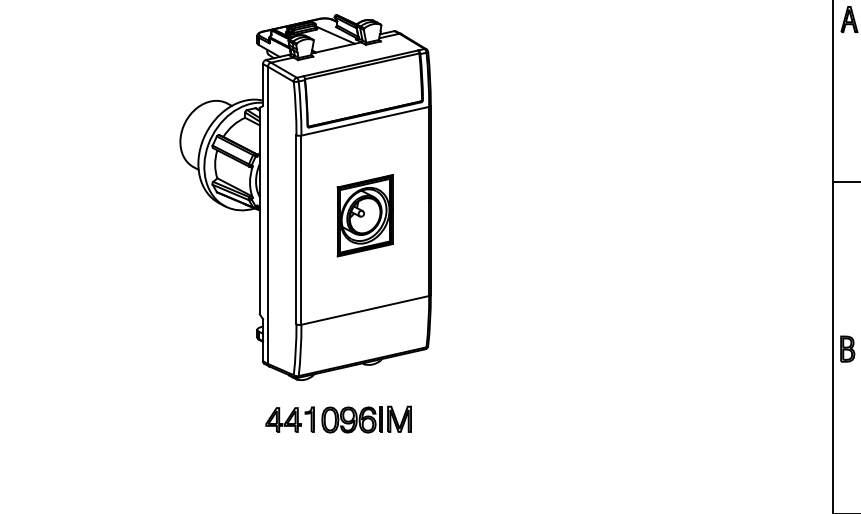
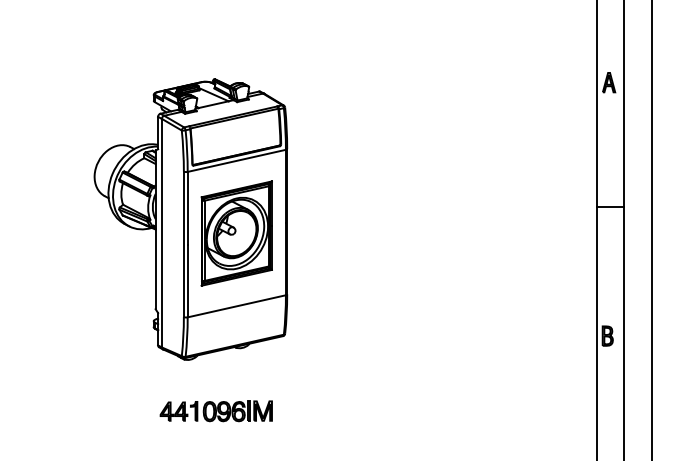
part: (364, 215) -> (236, 233), size x1.67
part: (337, 419) -> (215, 411), moved

